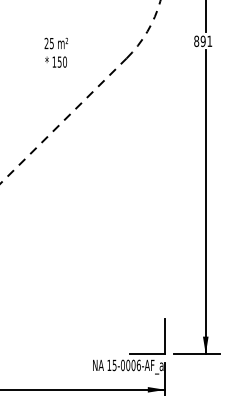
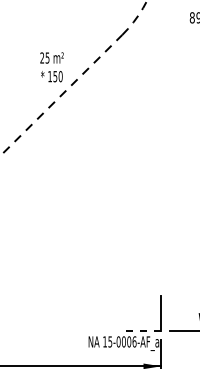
text: (55, 52) -> (51, 67), moved
line: (147, 354) -> (143, 331), solid -> dashed

